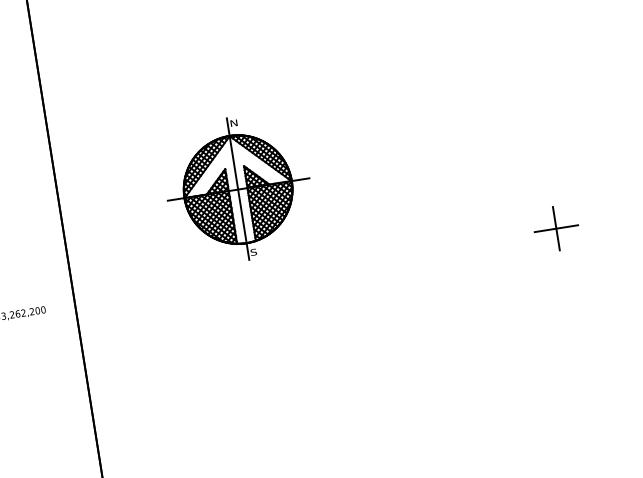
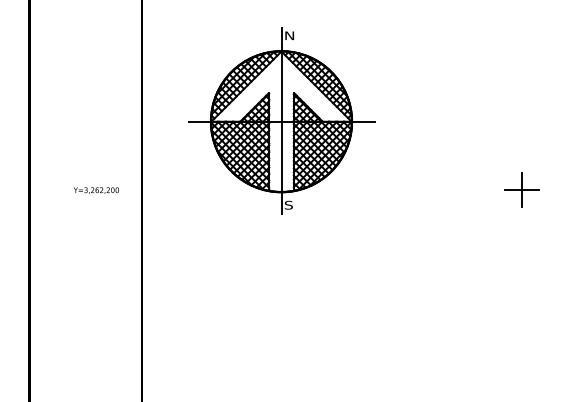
part: (237, 188) -> (281, 120), size x1.67

